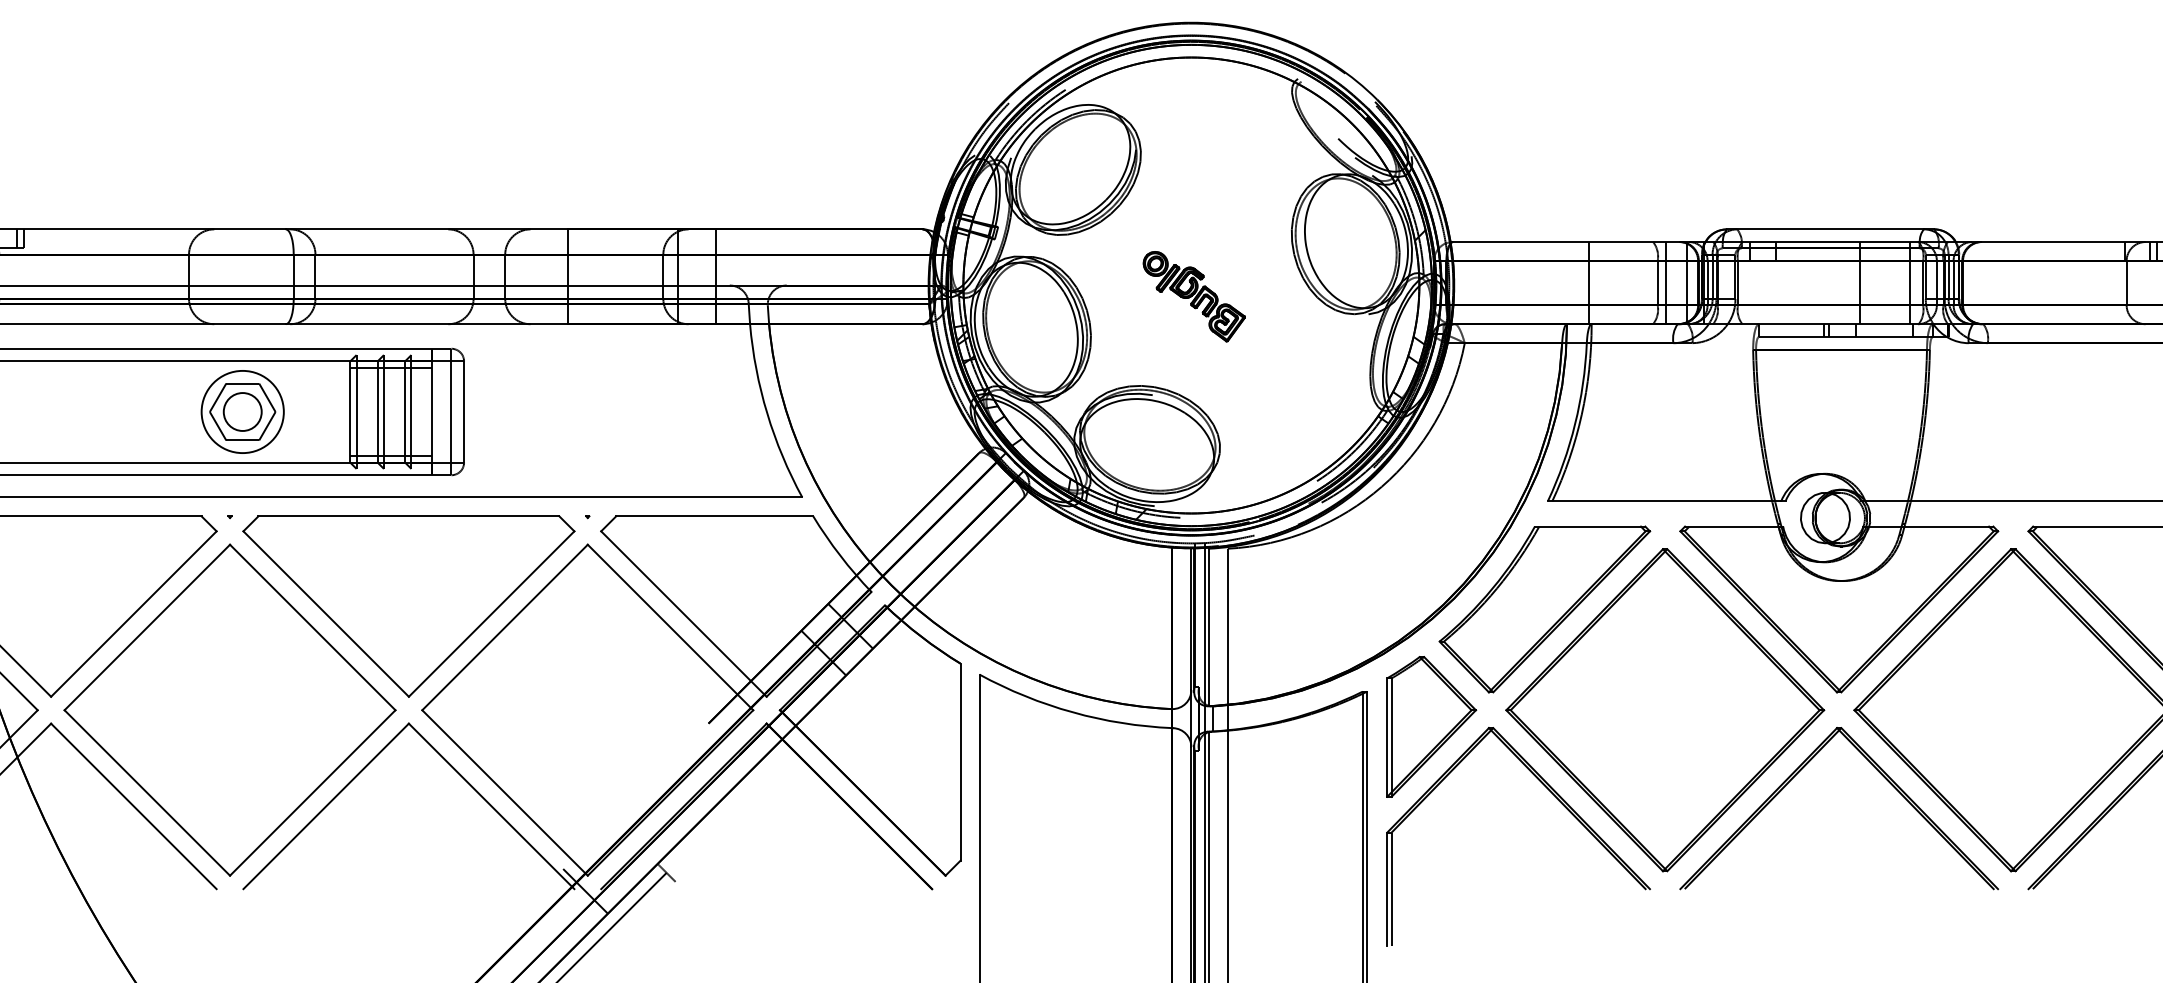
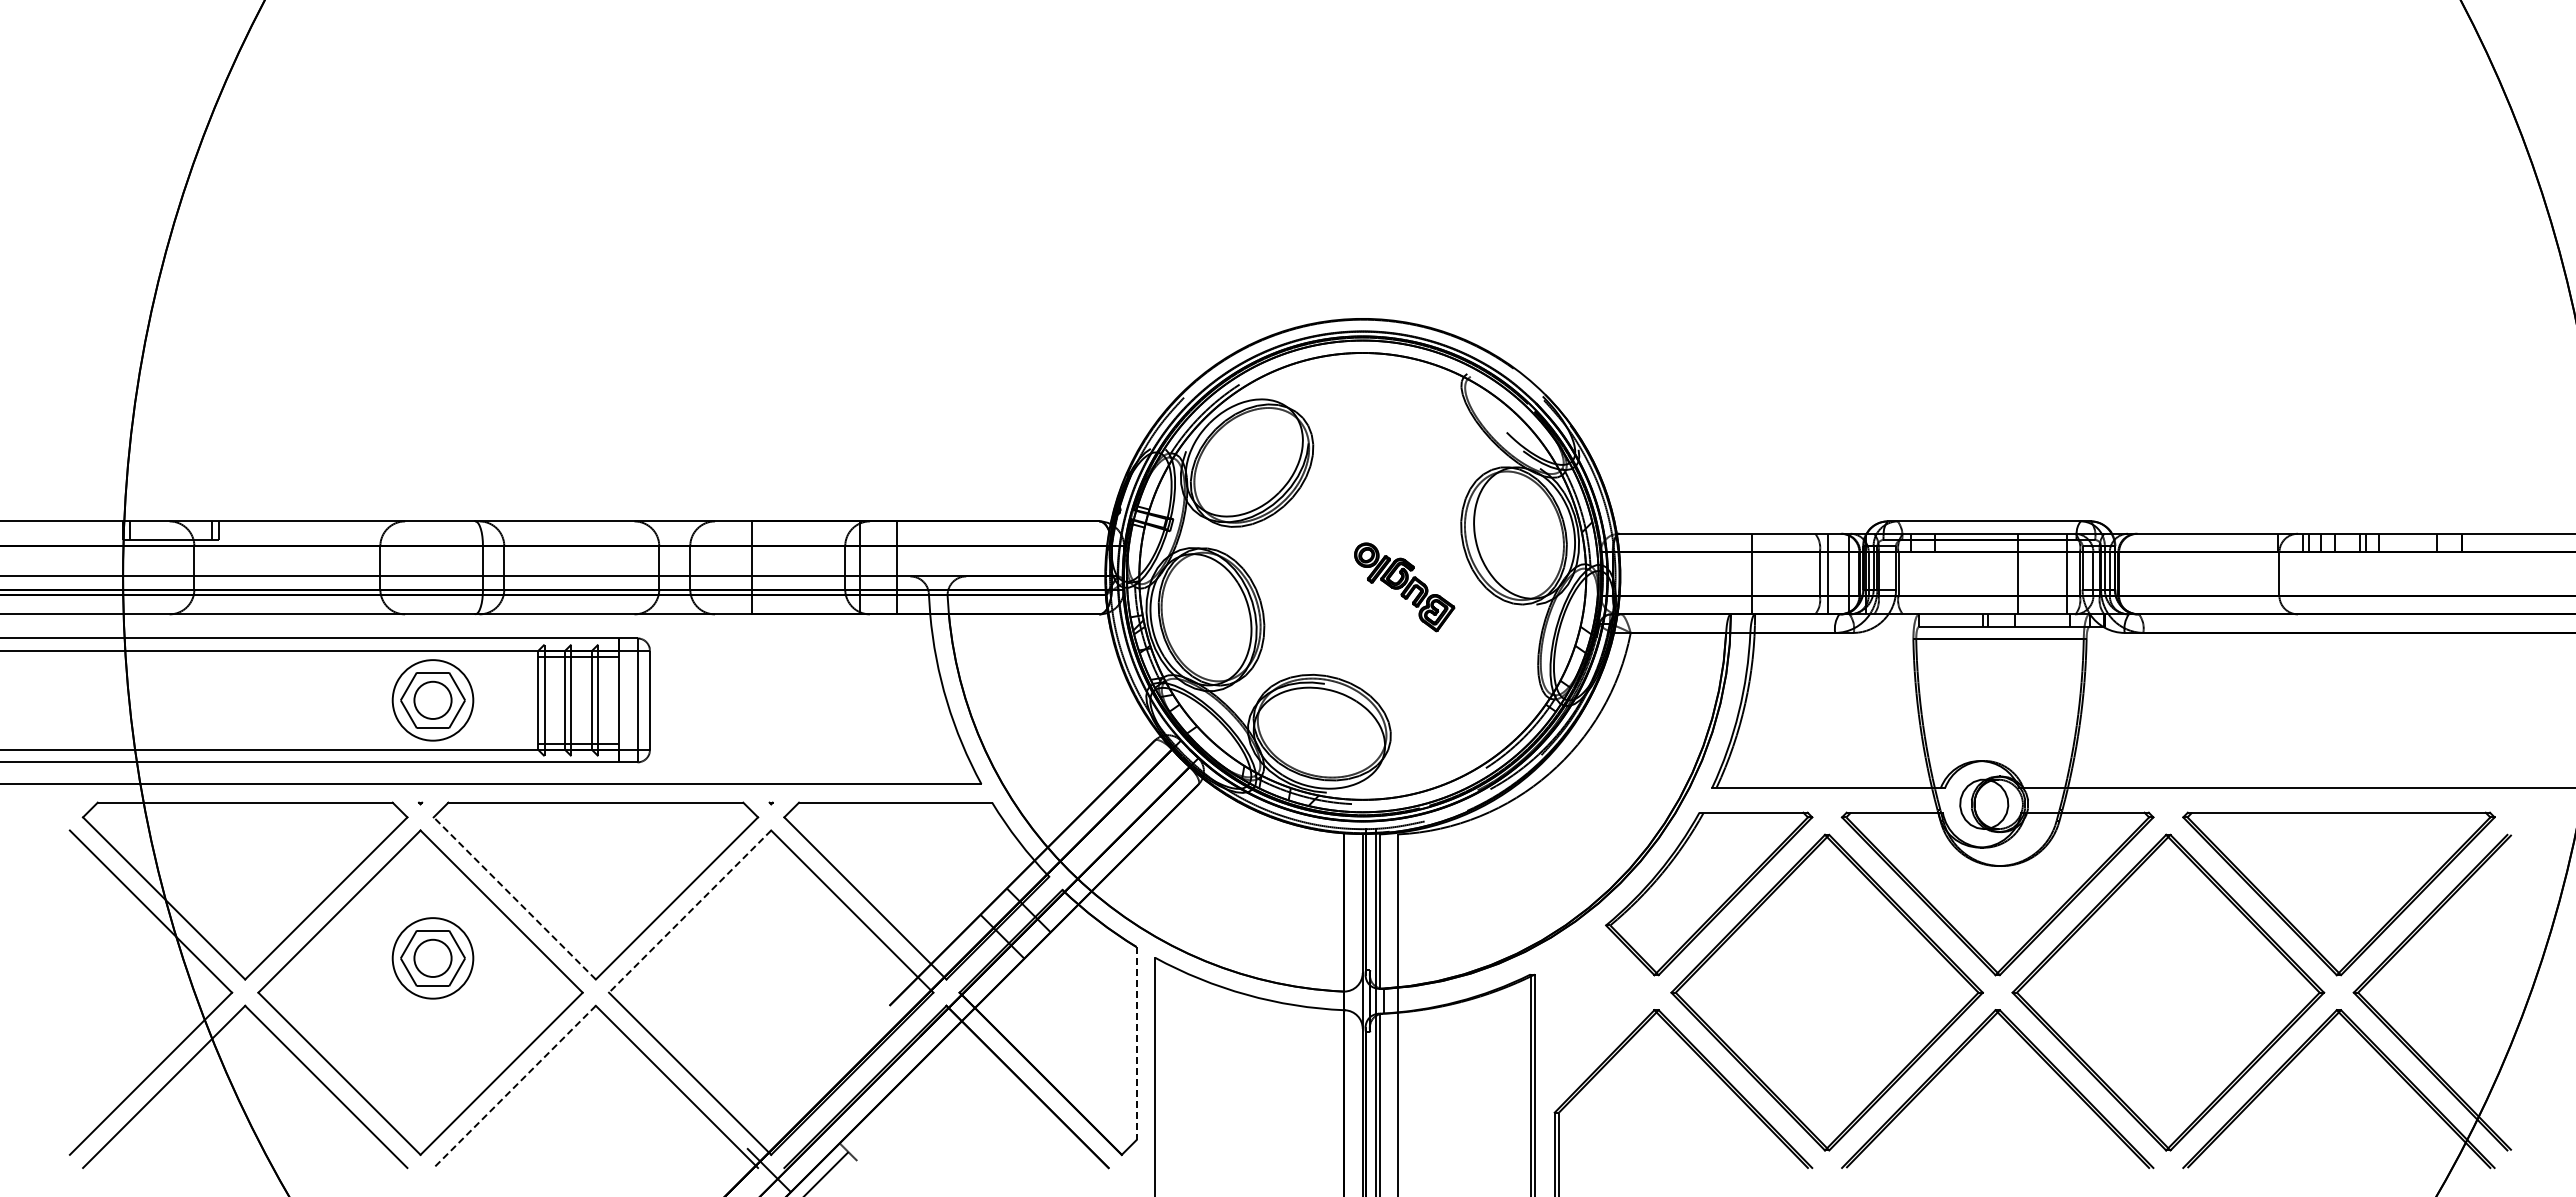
part: (1194, 296) -> (1404, 587), moved
line: (325, 614) -> (514, 898), solid -> dashed
line: (505, 627) -> (690, 911), solid -> dashed
part: (242, 675) -> (432, 958), added
part: (1430, 726) -> (1597, 1008), removed
line: (960, 762) -> (1136, 1043), solid -> dashed
line: (325, 805) -> (514, 1086), solid -> dashed

